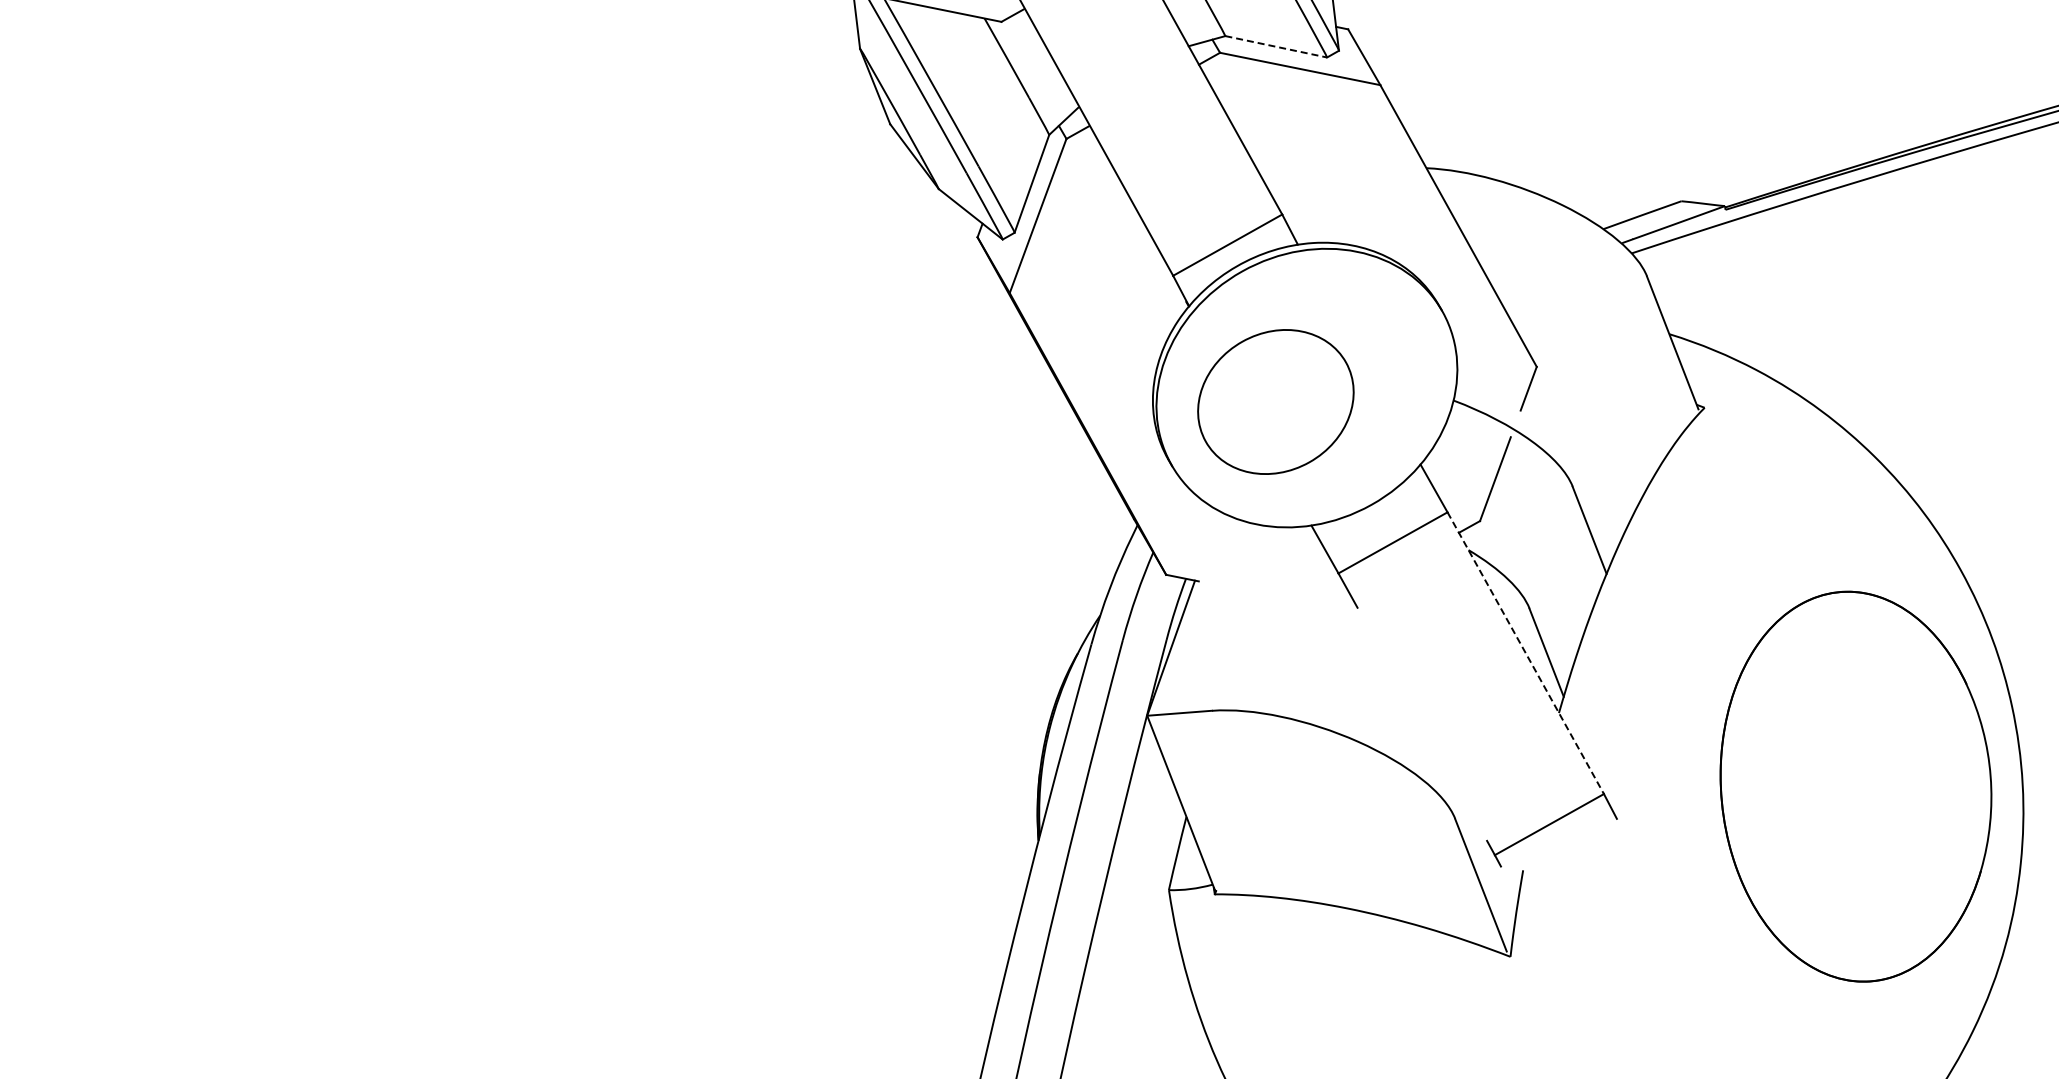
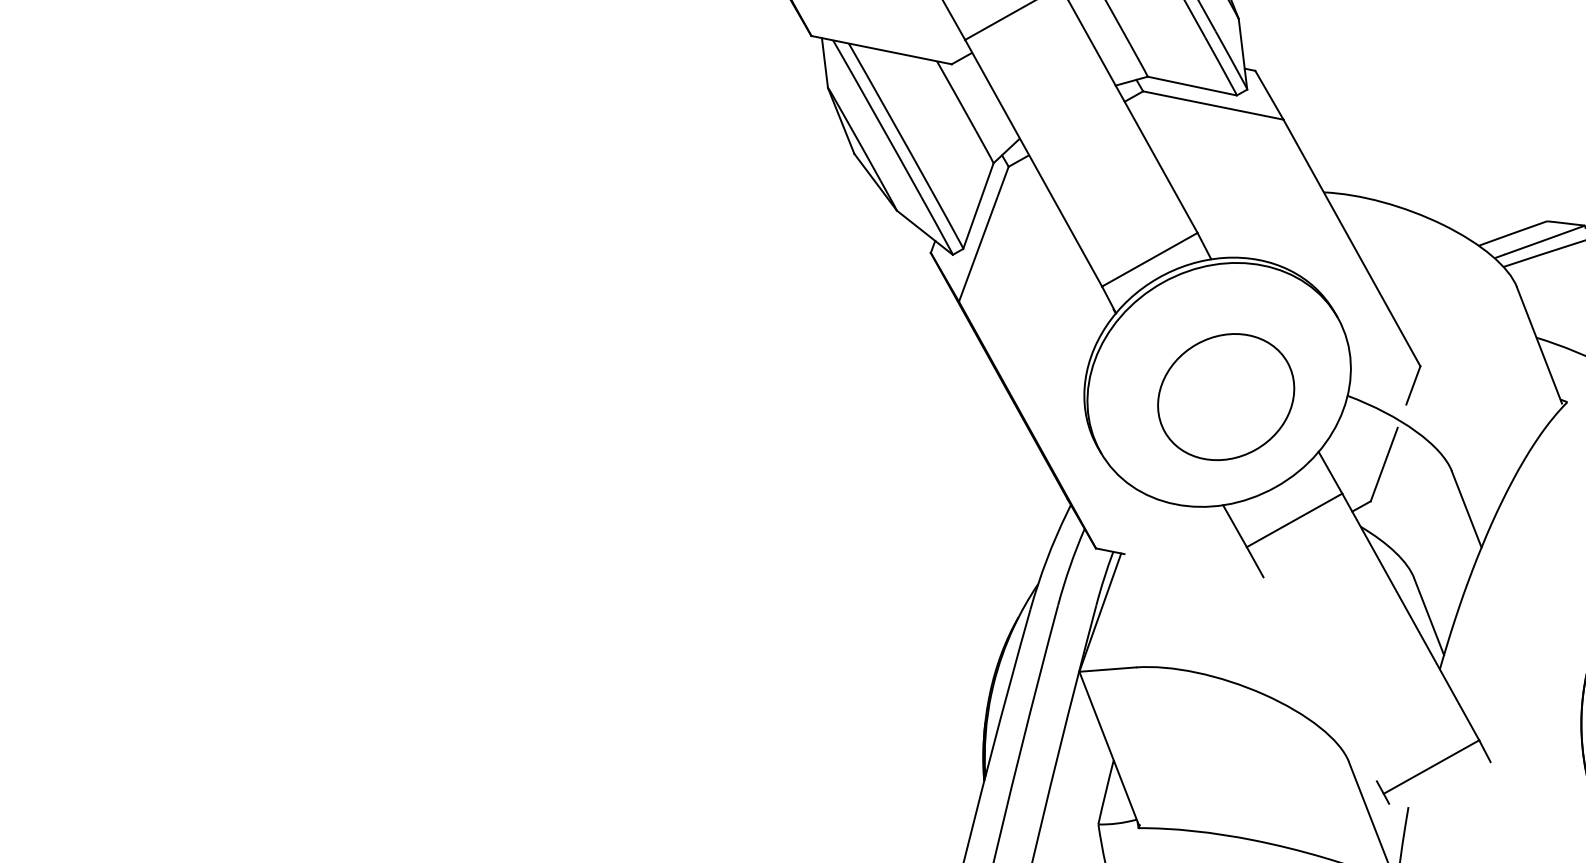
line: (1276, 46) -> (1192, 85), dashed -> solid
part: (1275, 401) -> (1225, 396), moved
line: (1526, 653) -> (1411, 617), dashed -> solid

